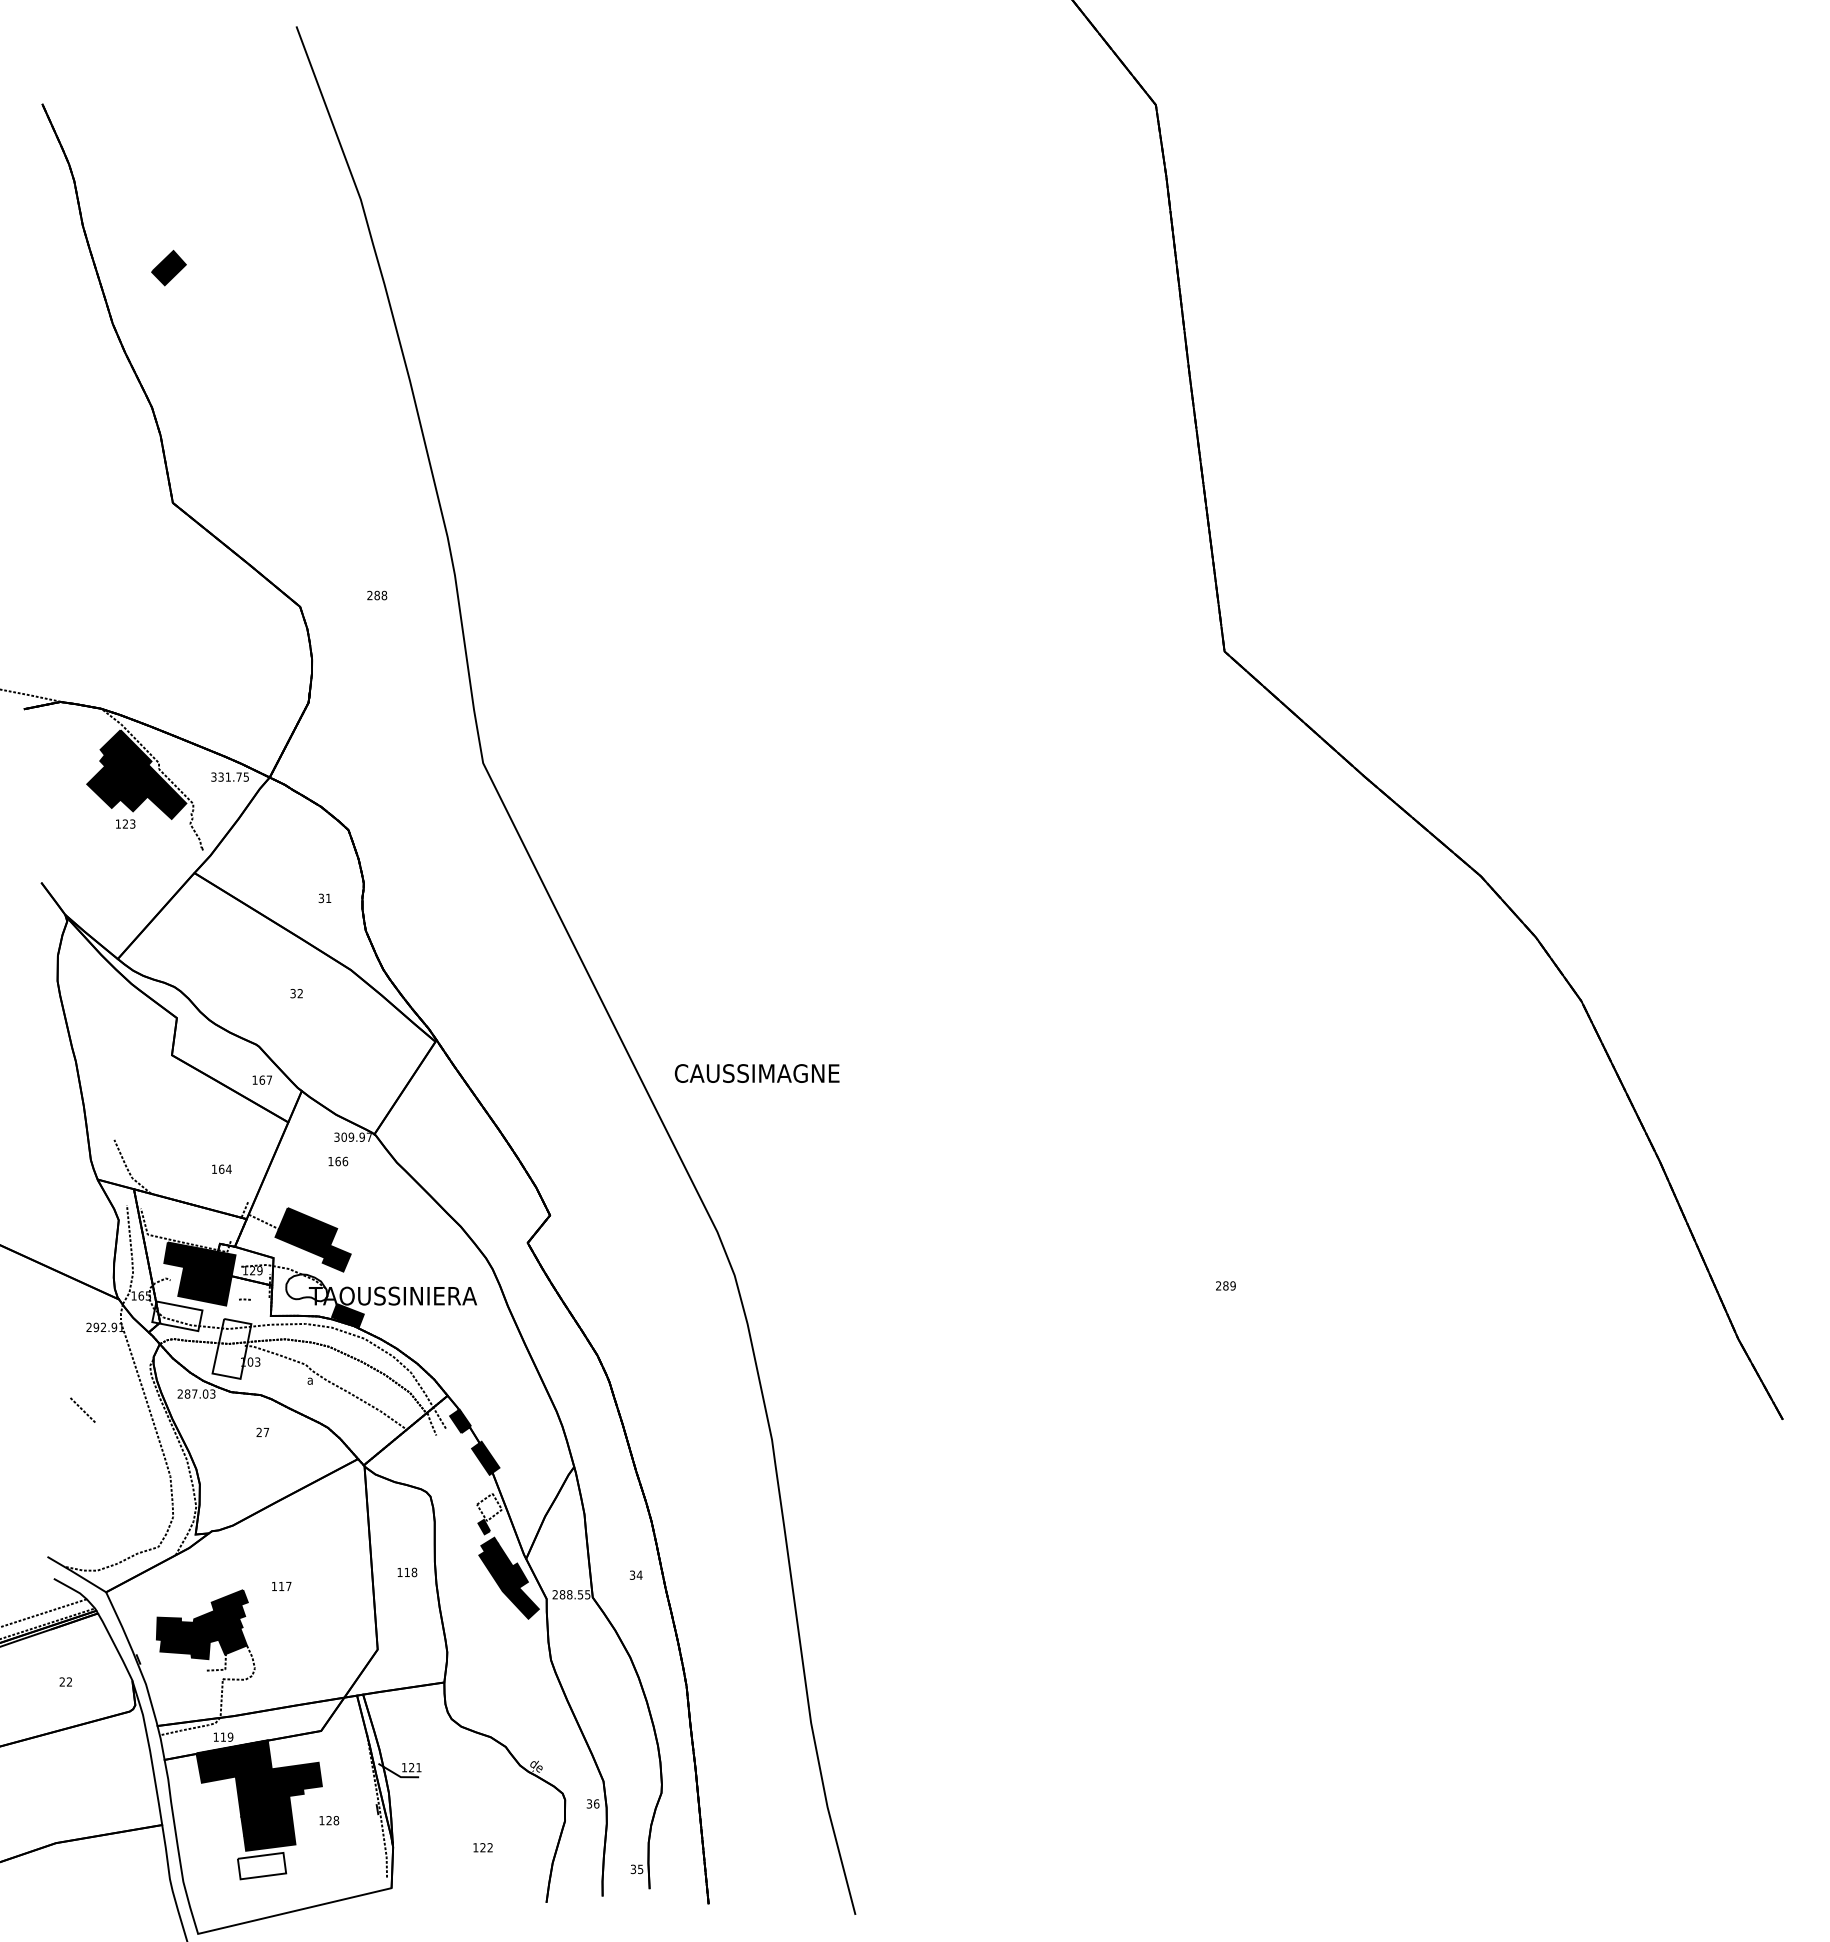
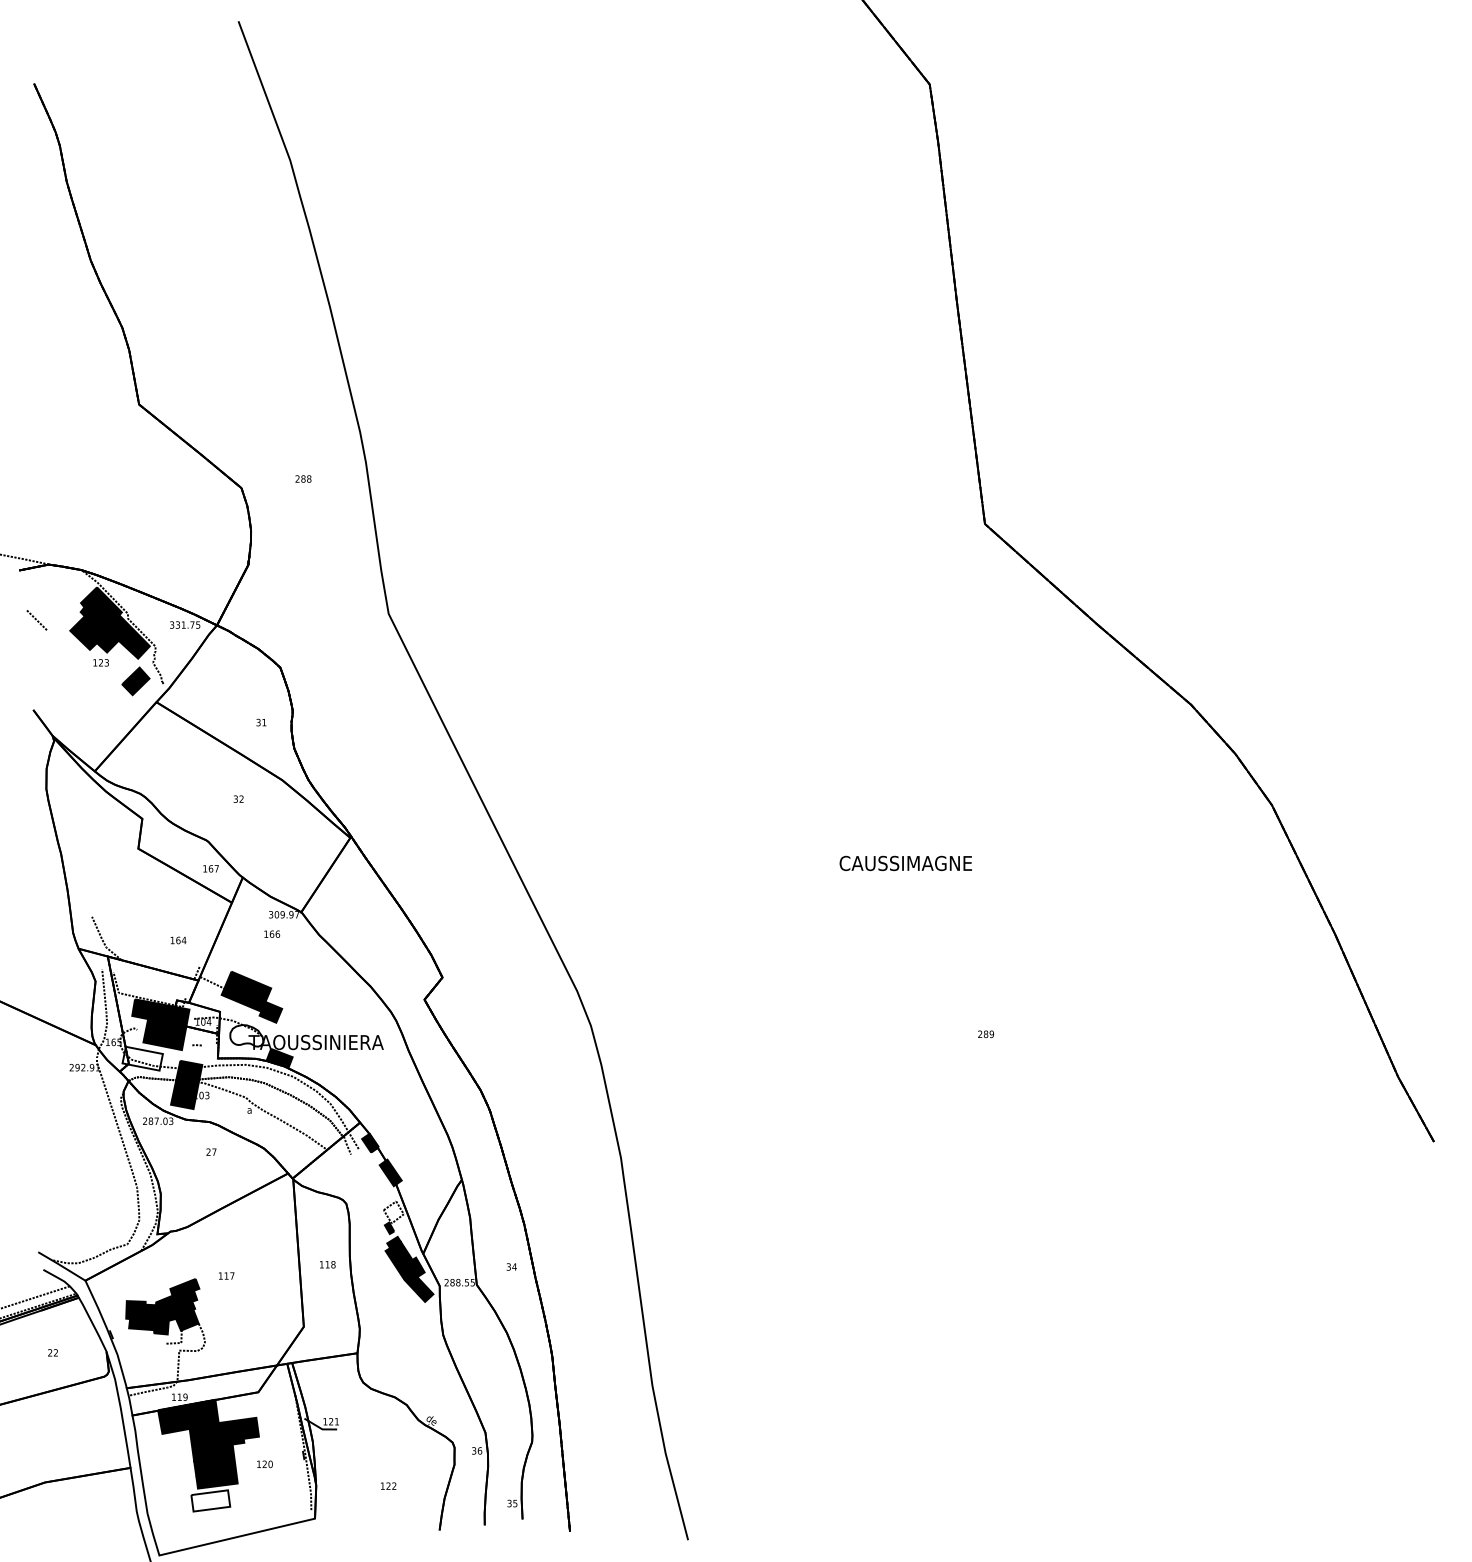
part: (168, 268) -> (135, 681), moved
text: (756, 1073) -> (905, 863), moved
text: (256, 1270) -> (206, 1021), 129 -> 104
fill: (231, 1348) -> (186, 1084), added
line: (82, 1409) -> (36, 619), moved
text: (336, 1820) -> (270, 1464), 128 -> 120

